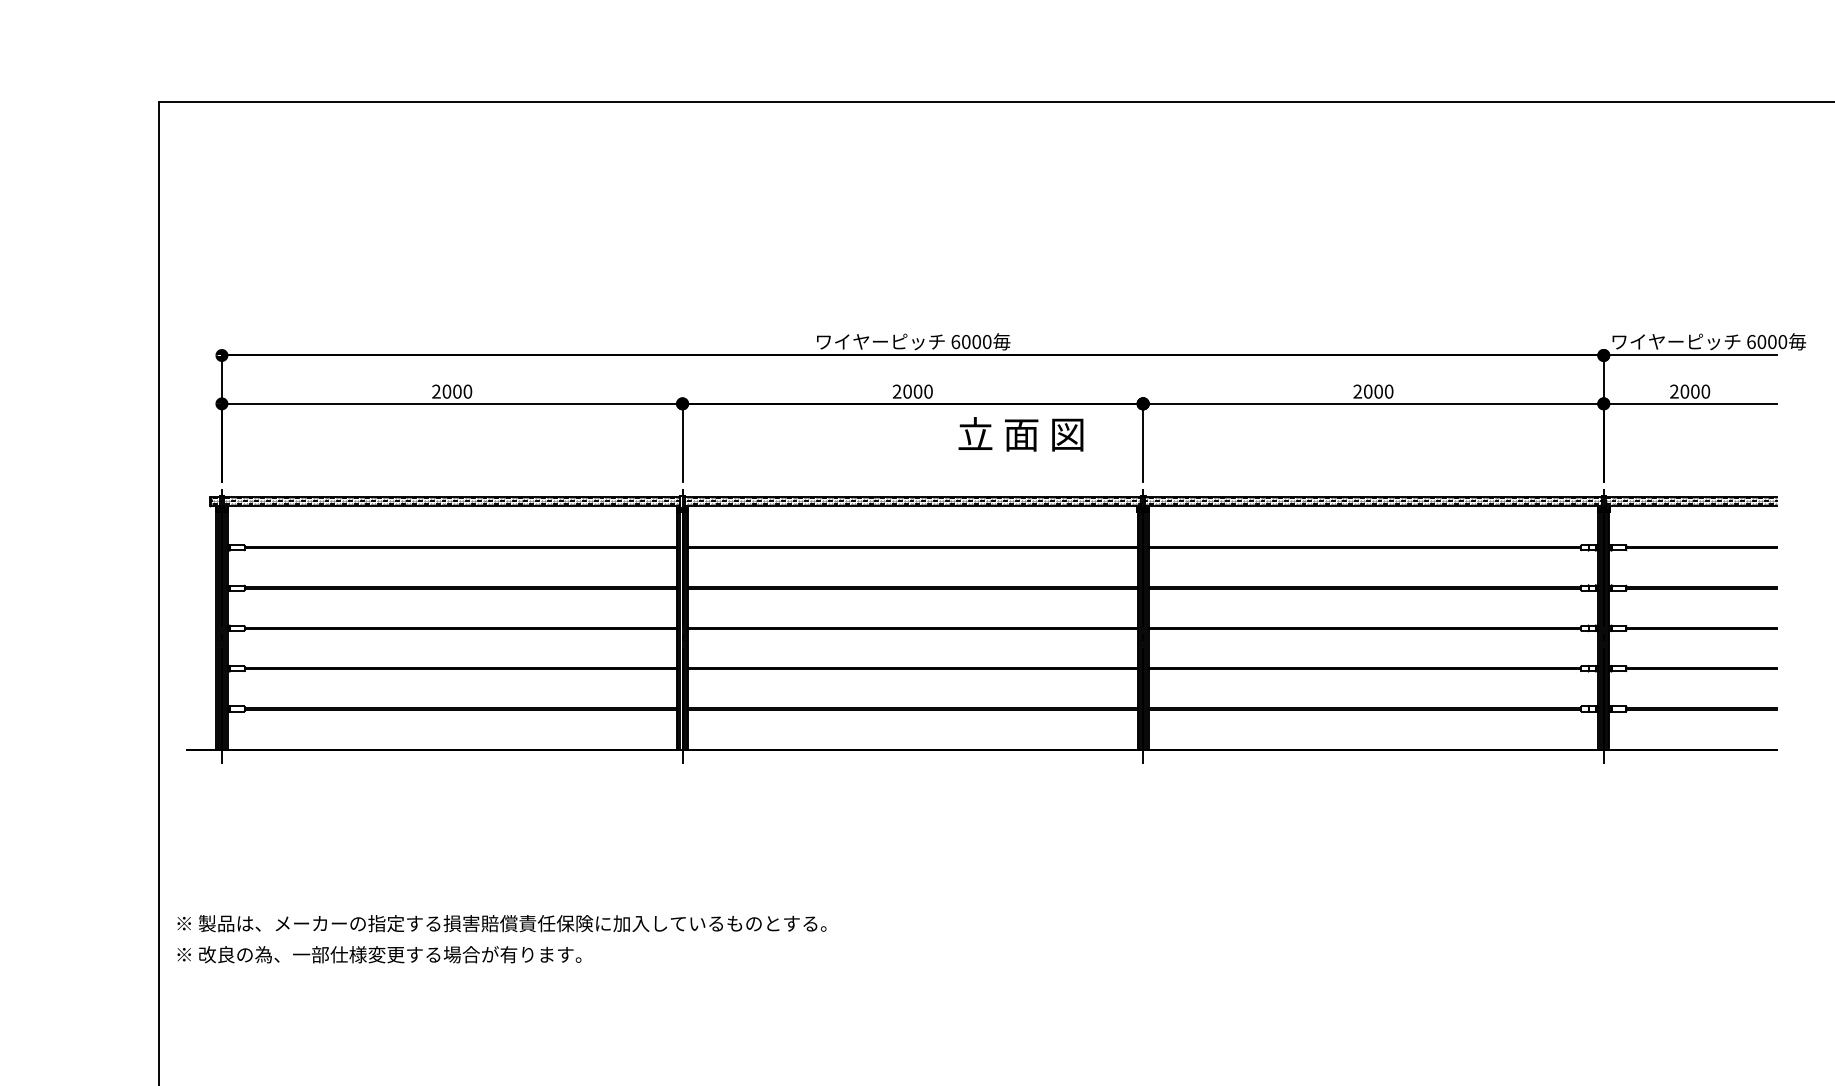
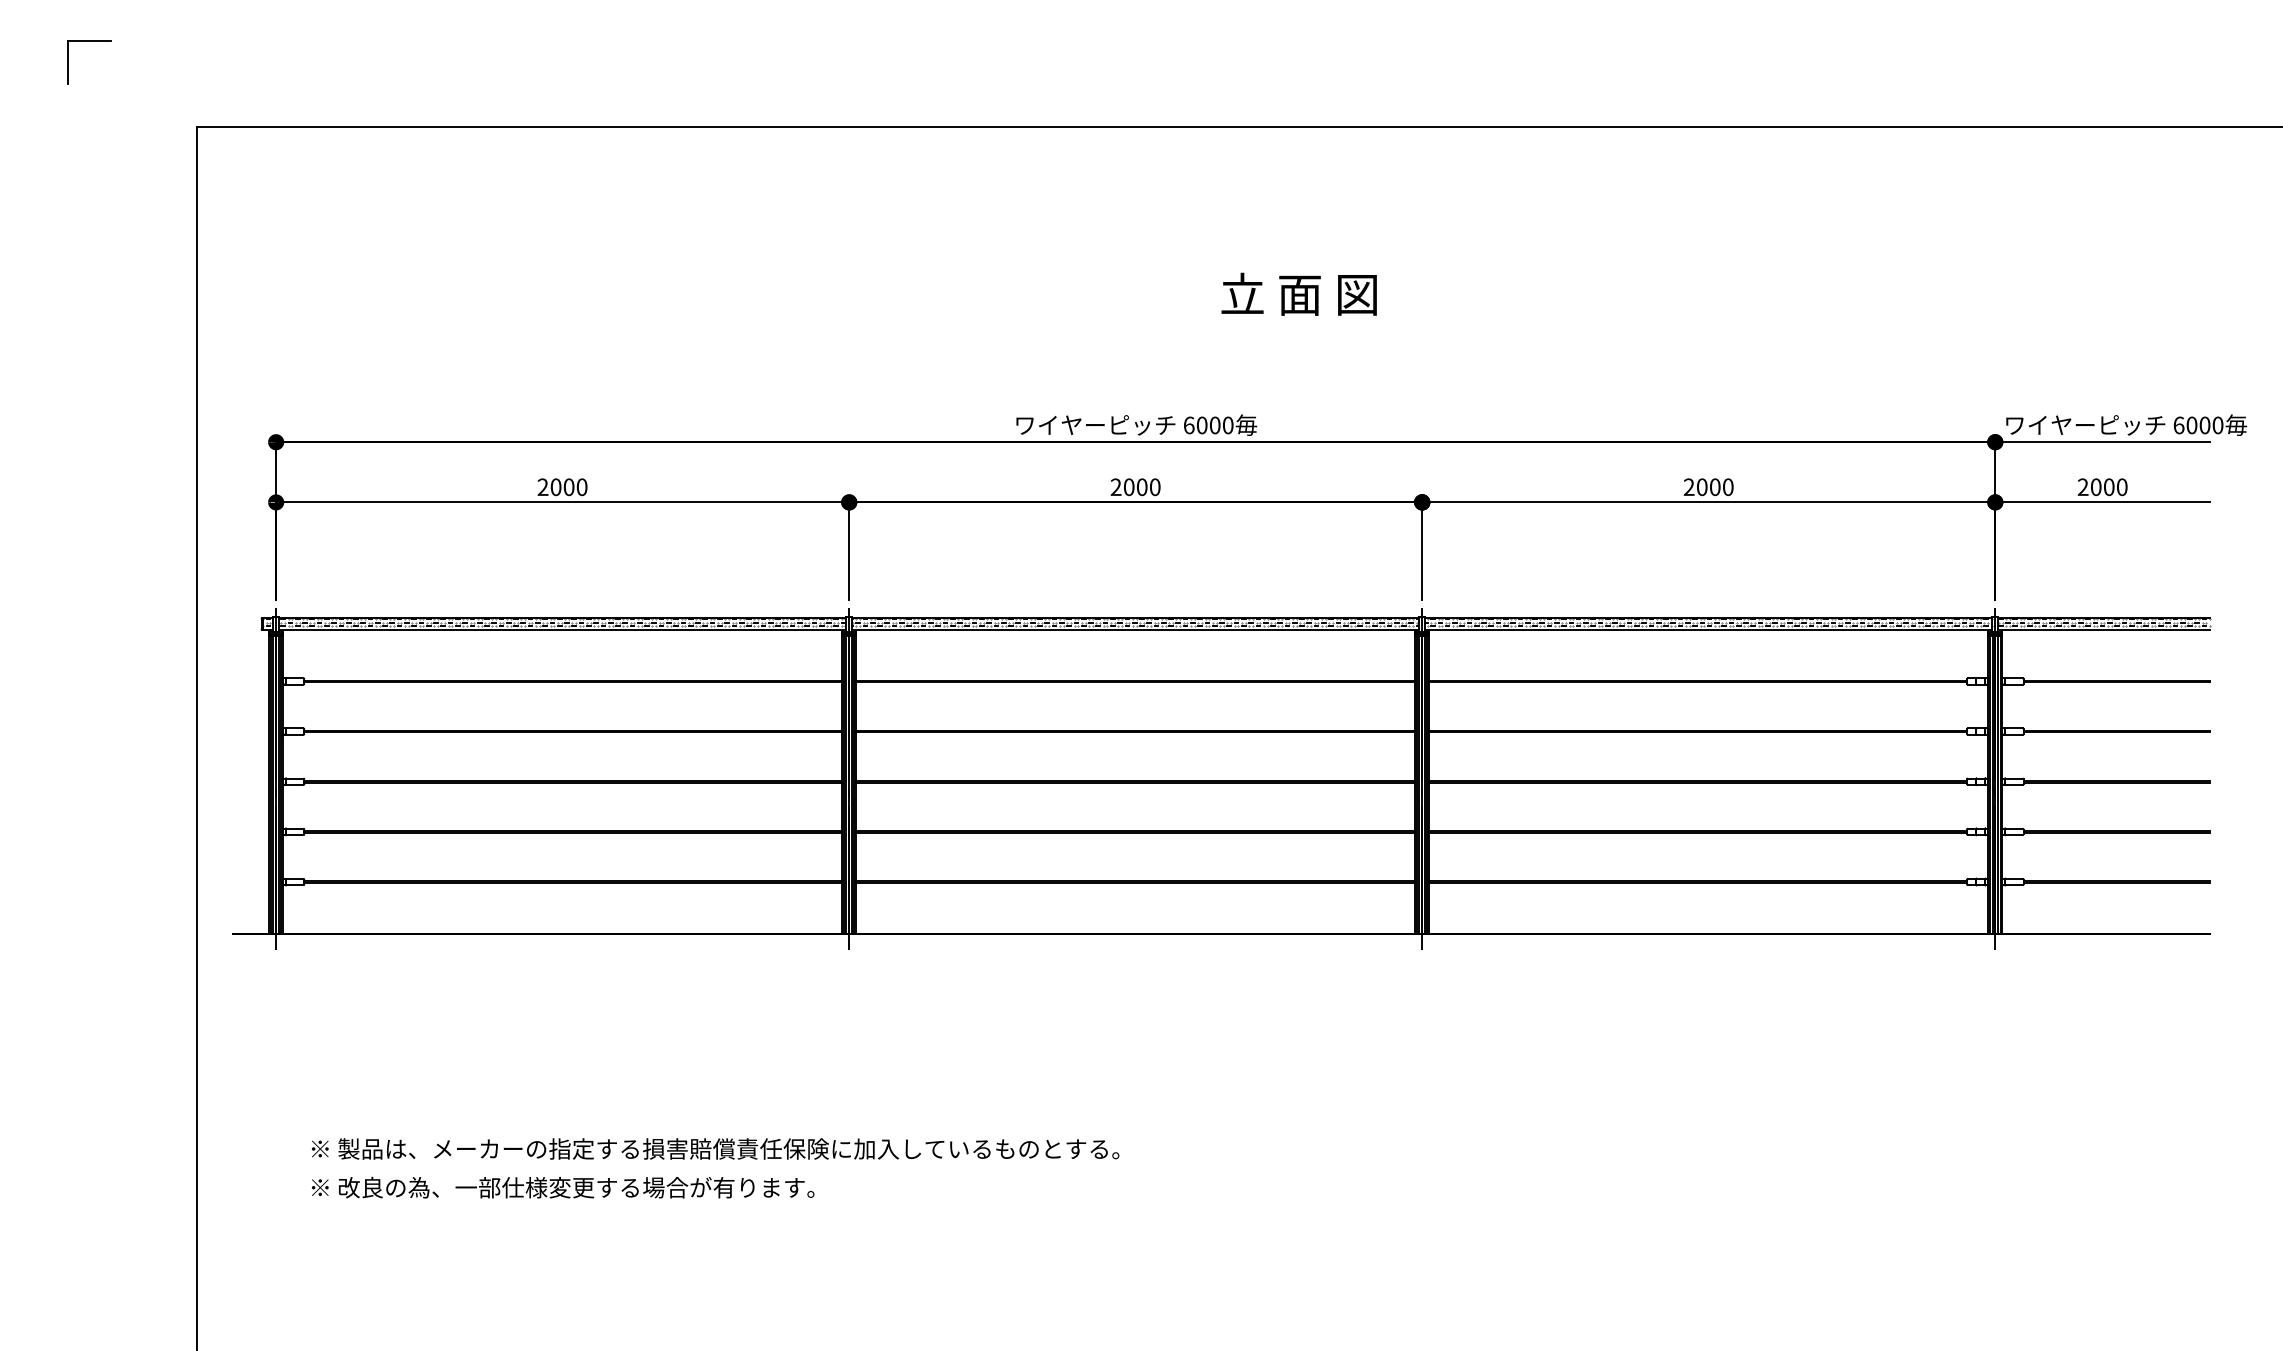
part: (71, 33) -> (89, 41), added
text: (1020, 433) -> (1298, 293), moved
text: (501, 923) -> (715, 1148), moved
text: (379, 954) -> (563, 1187), moved

